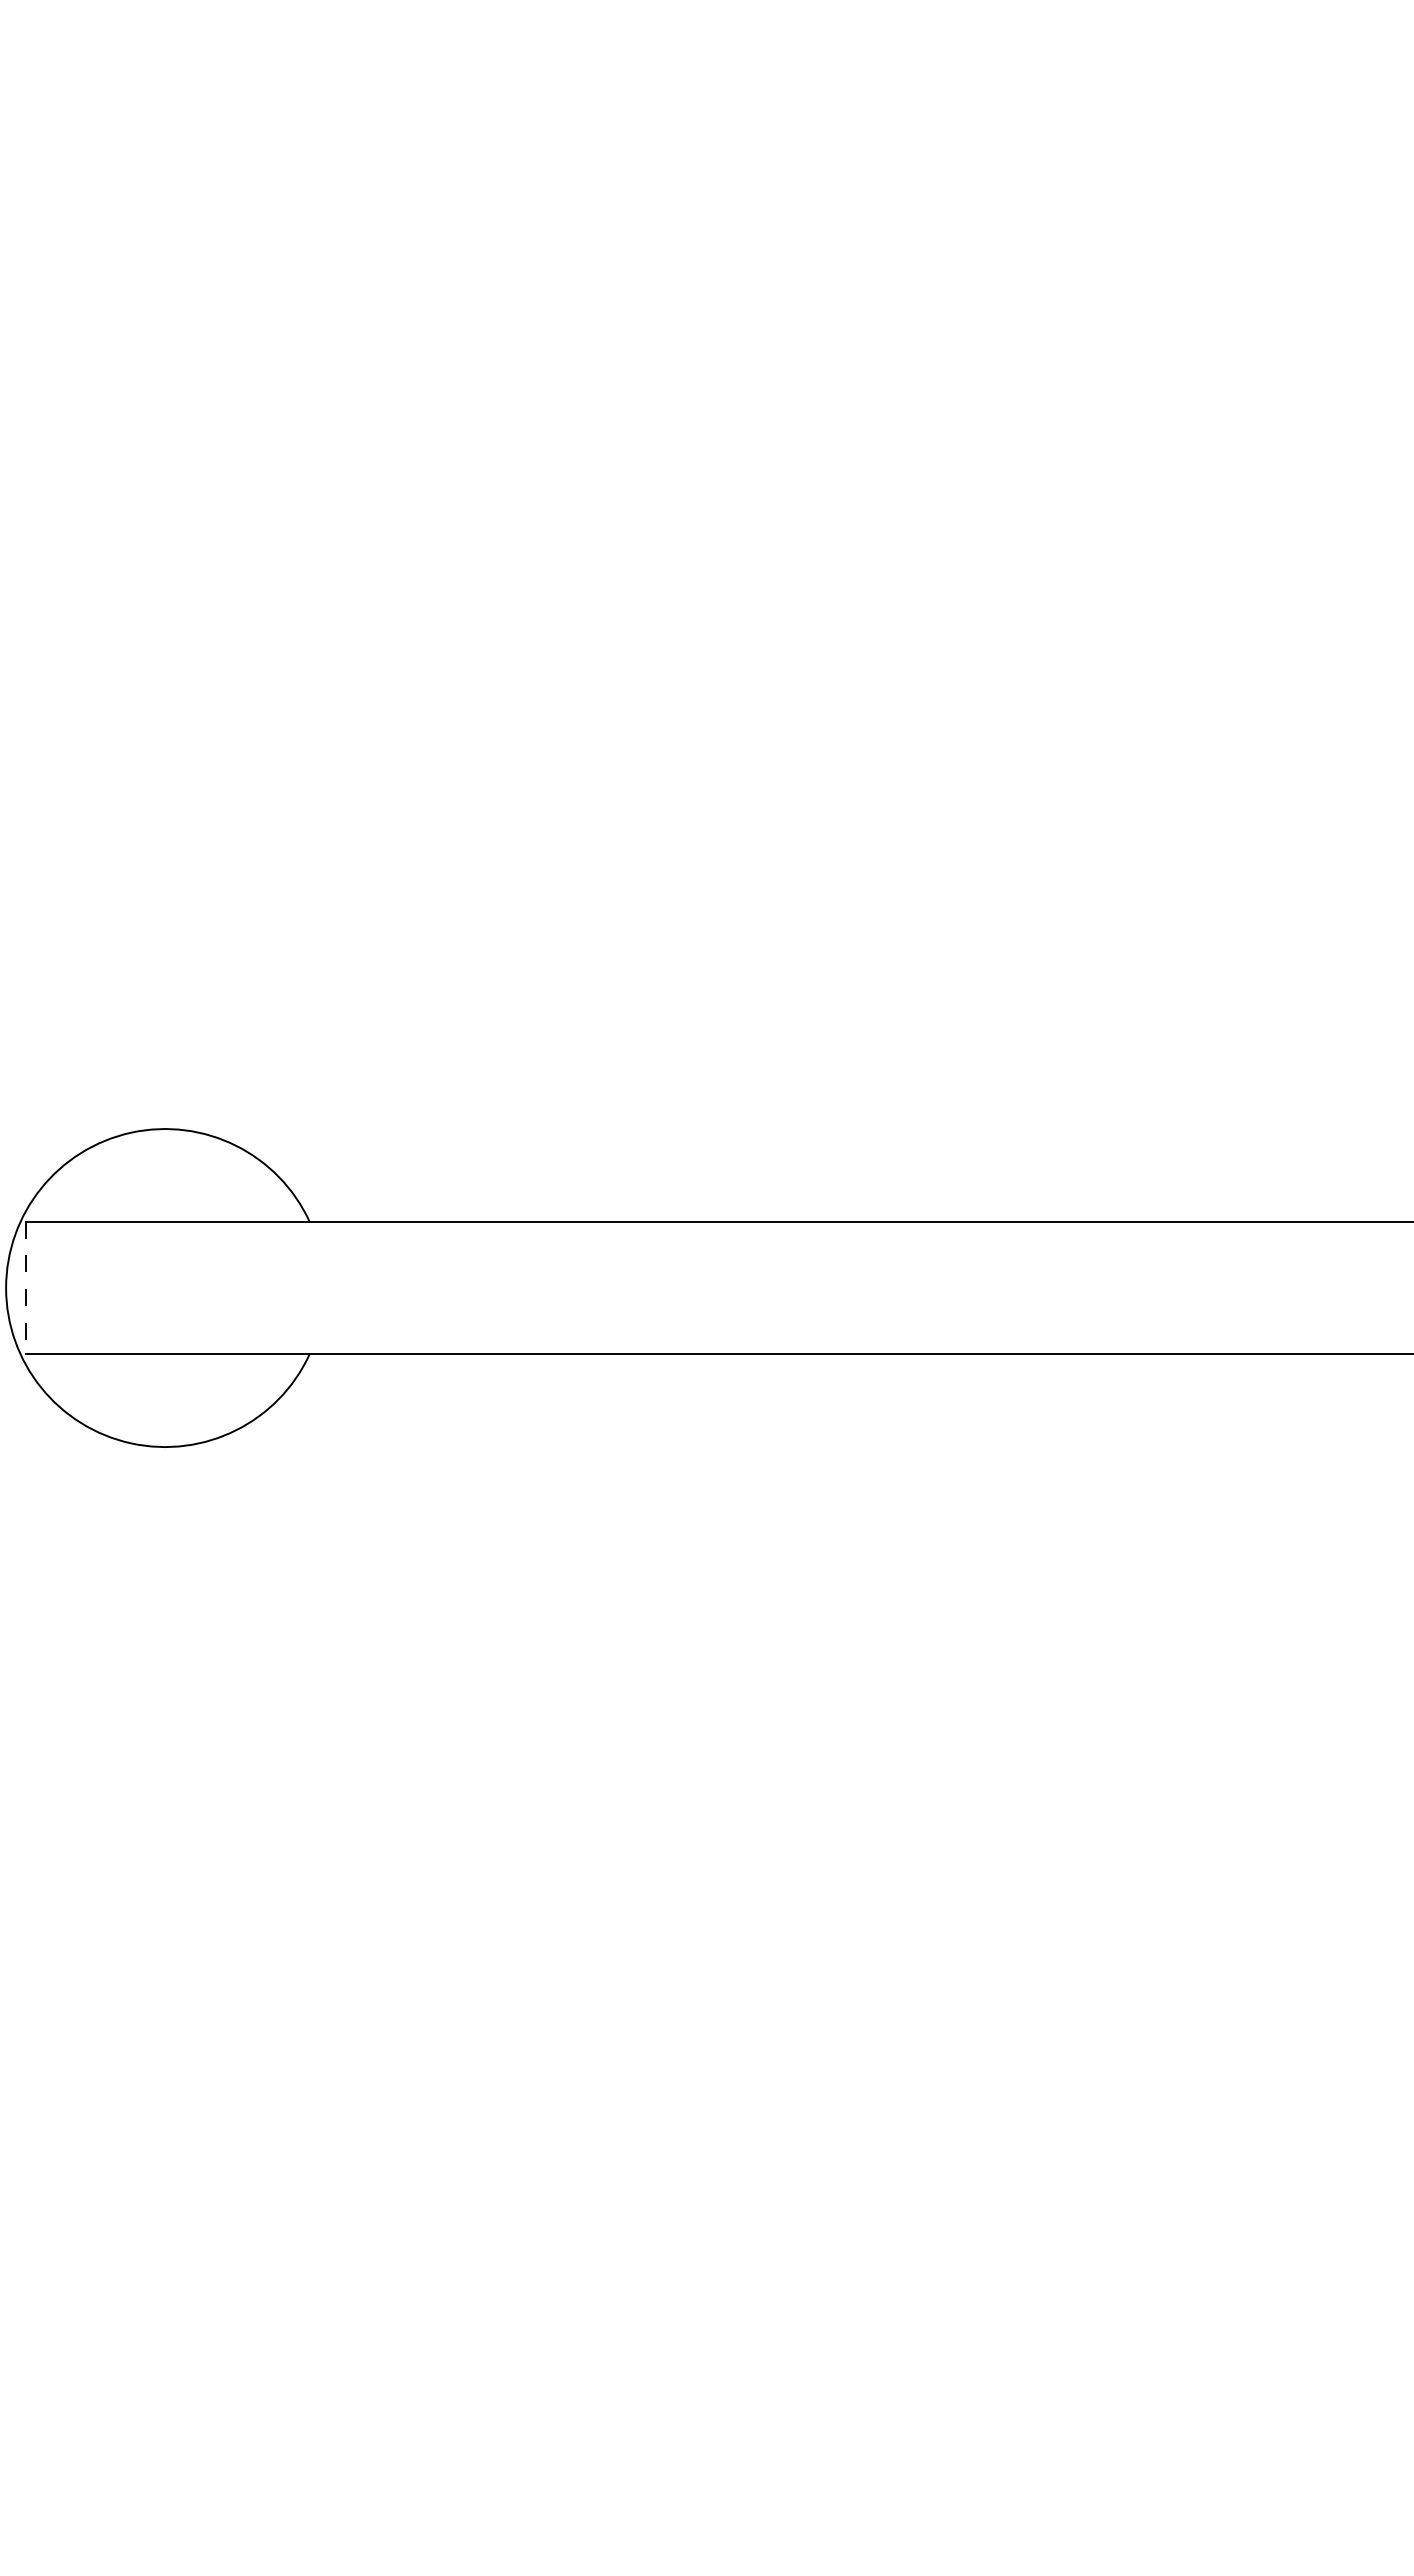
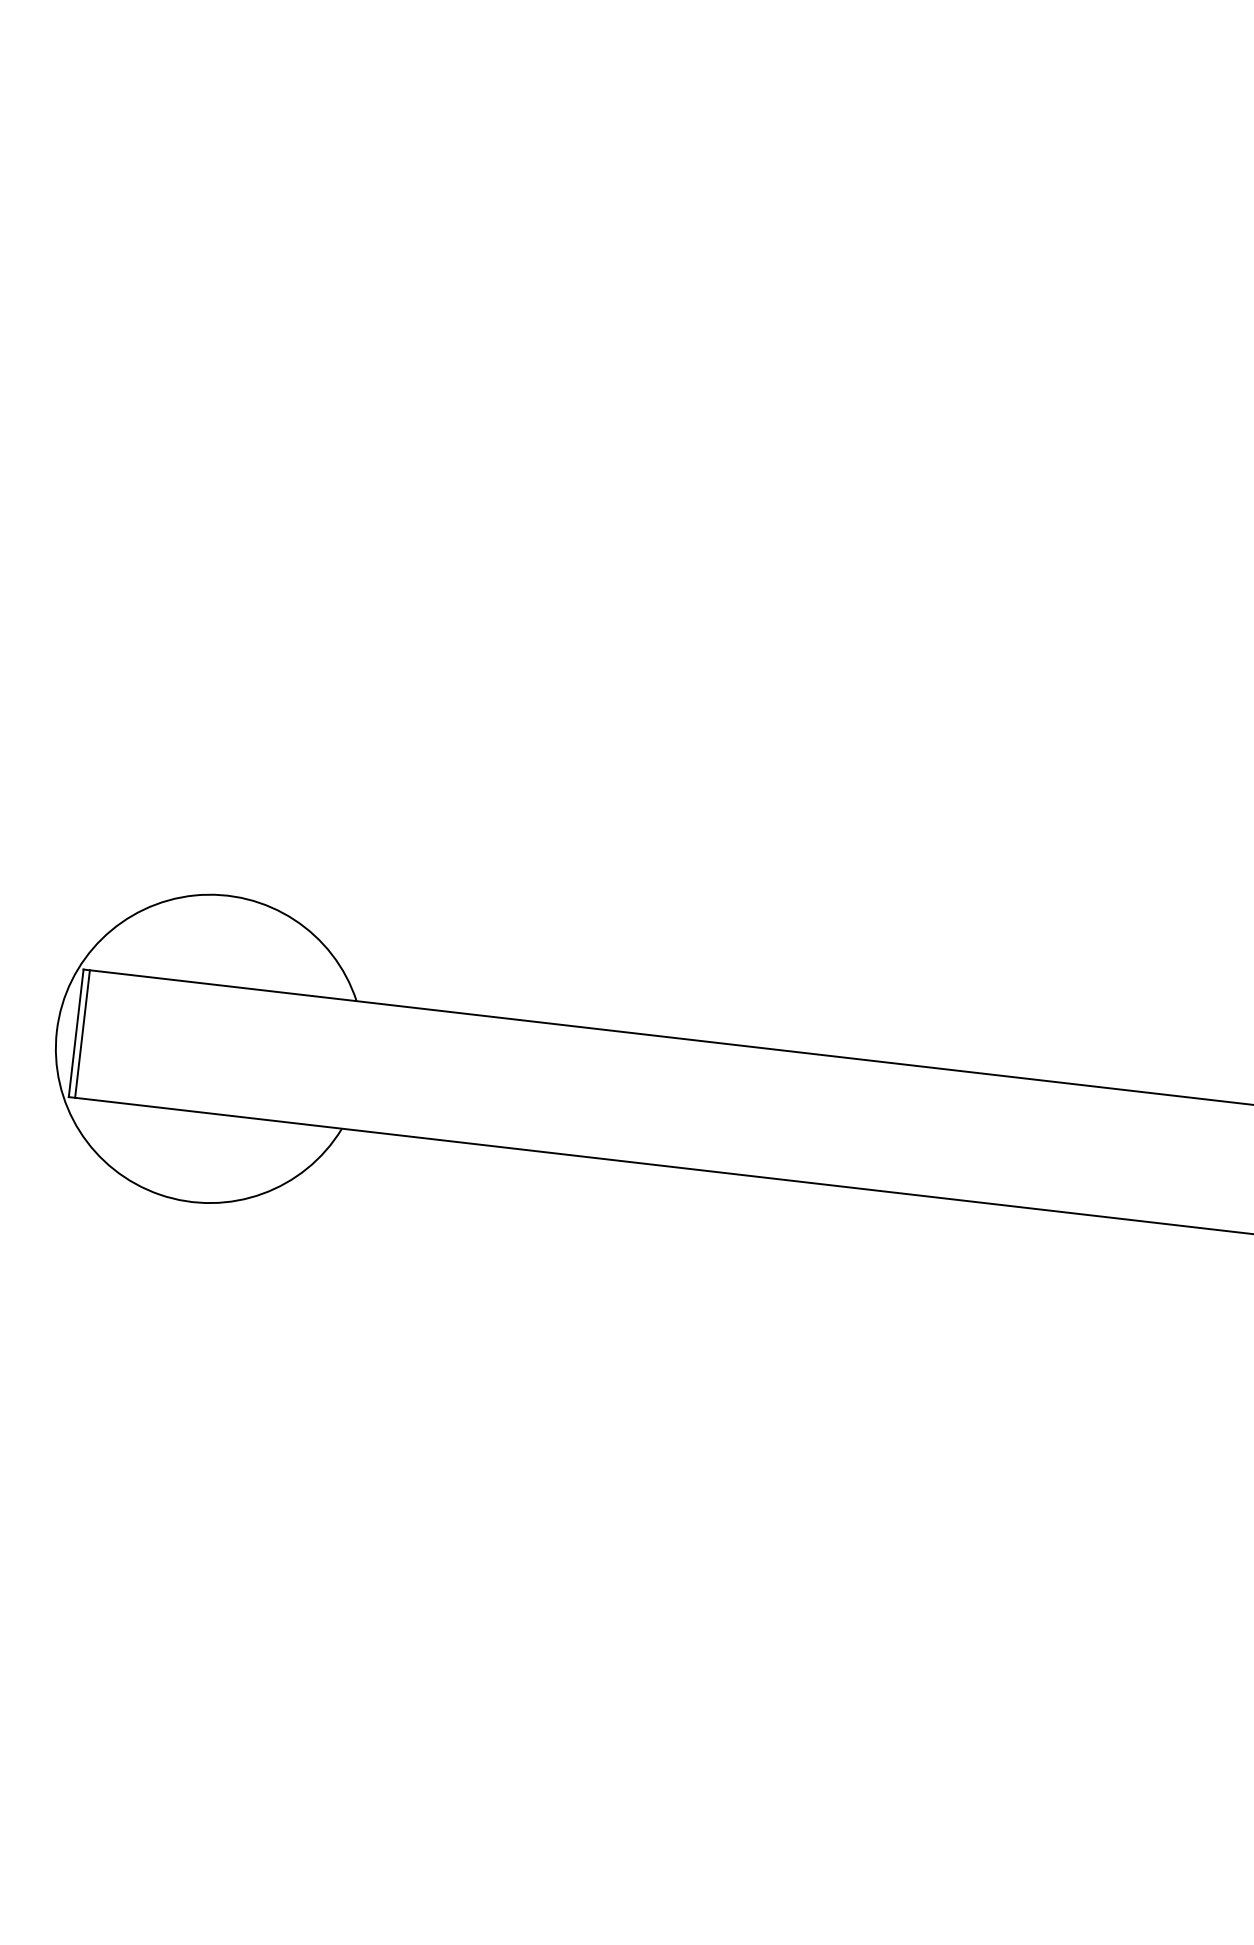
line: (32, 1287) -> (82, 1033), added
line: (26, 1288) -> (76, 1033), dashed -> solid

